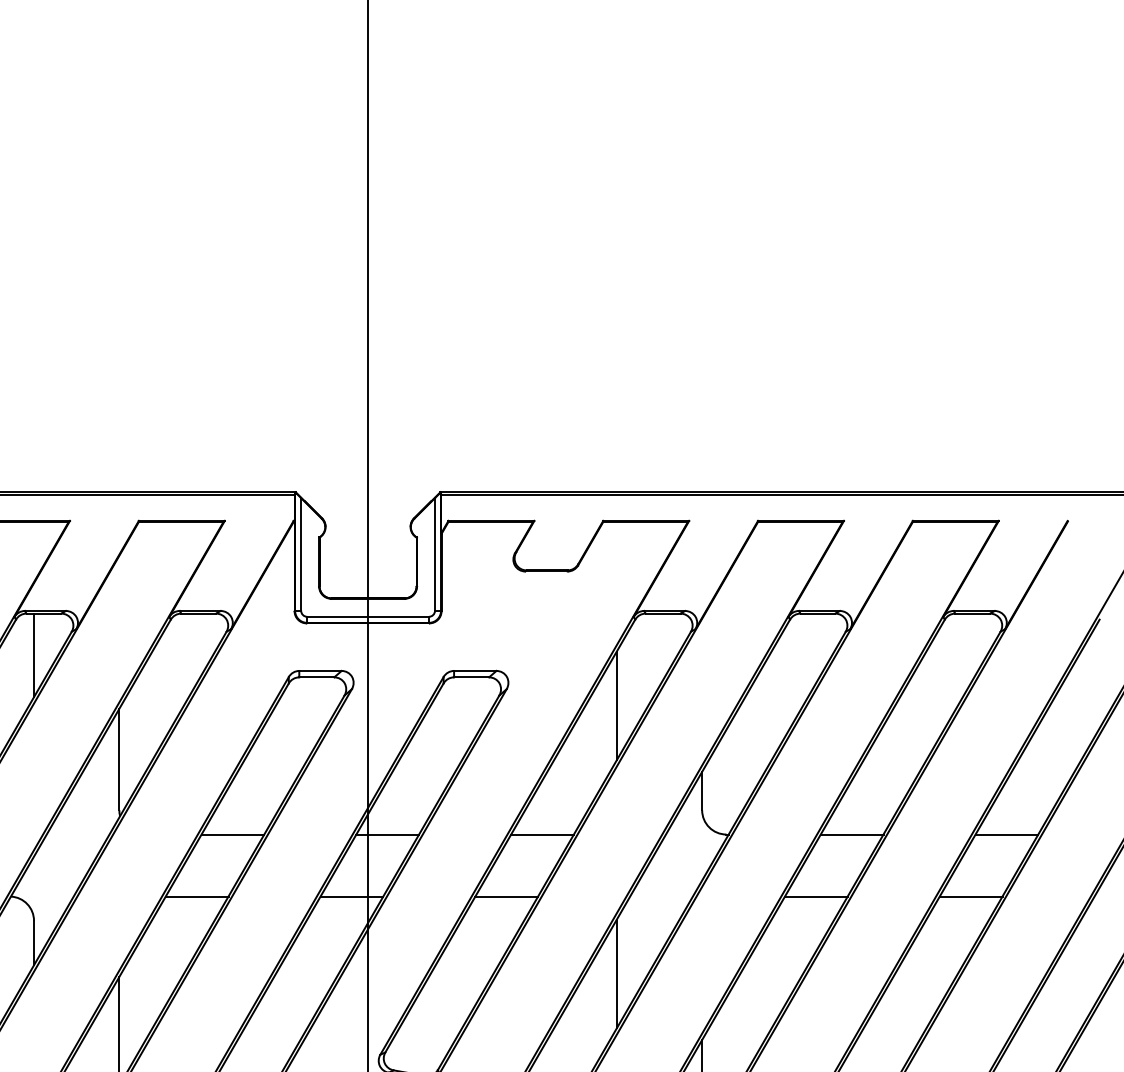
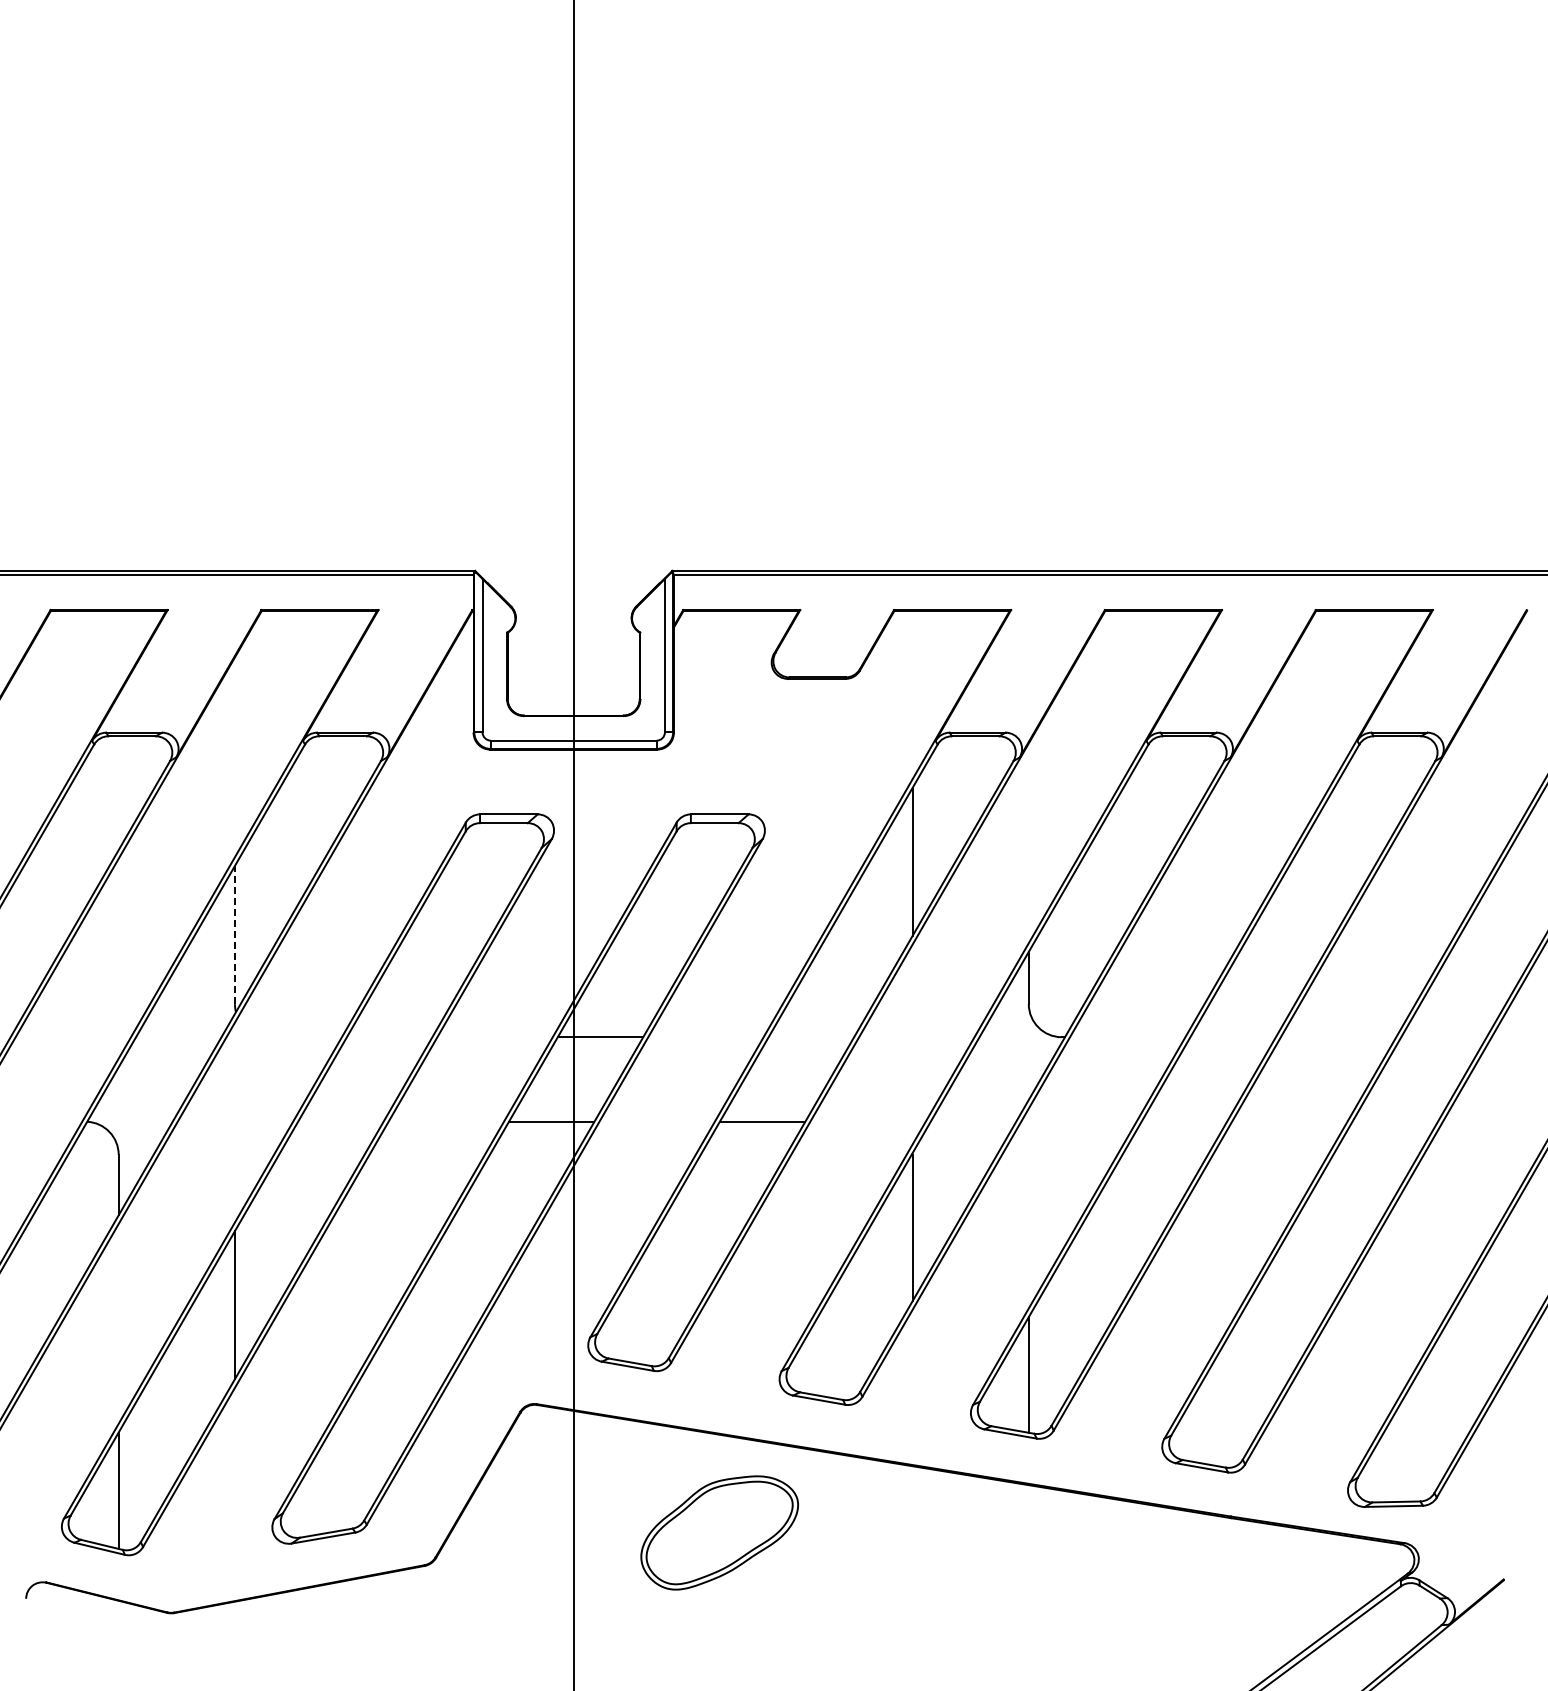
line: (33, 655) -> (118, 793), removed
line: (119, 759) -> (234, 934), solid -> dashed
line: (232, 834) -> (389, 1037), removed
line: (542, 834) -> (811, 1037), removed
line: (851, 834) -> (1232, 1037), removed
line: (1006, 834) -> (1443, 1037), removed
line: (196, 896) -> (340, 1121), removed
line: (816, 896) -> (1184, 1121), removed
line: (970, 896) -> (1394, 1121), removed

